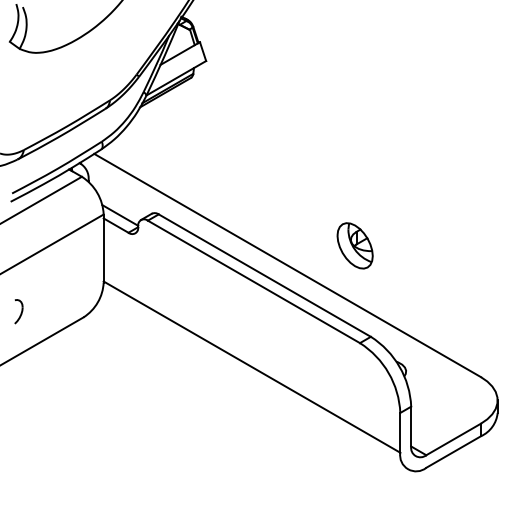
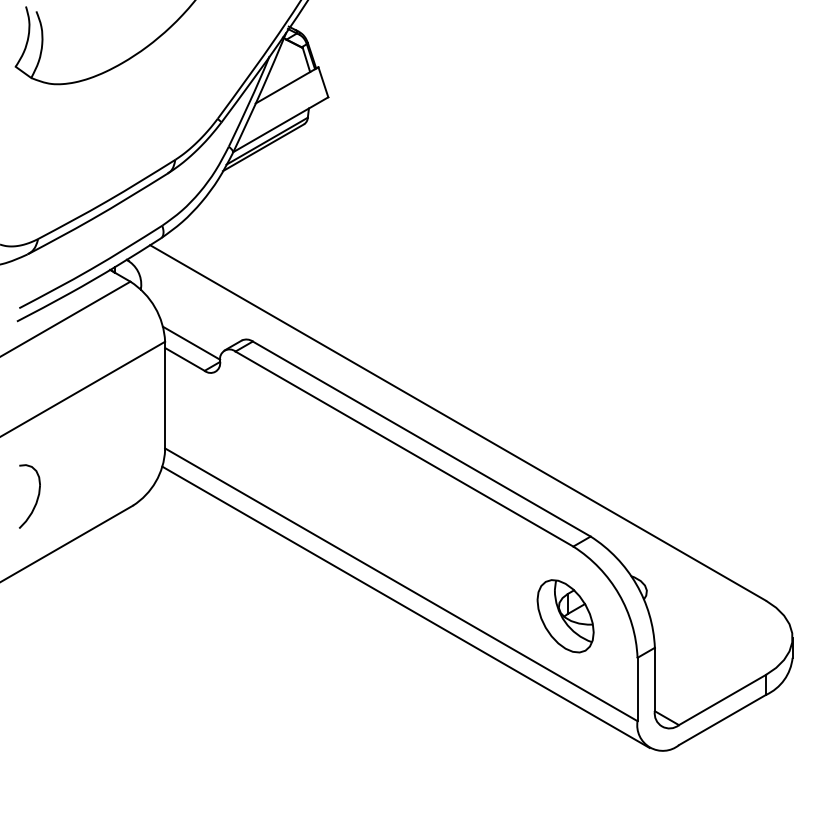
part: (354, 245) -> (564, 615), moved
part: (18, 311) -> (29, 496), size x1.67
line: (254, 380) -> (405, 606), added

